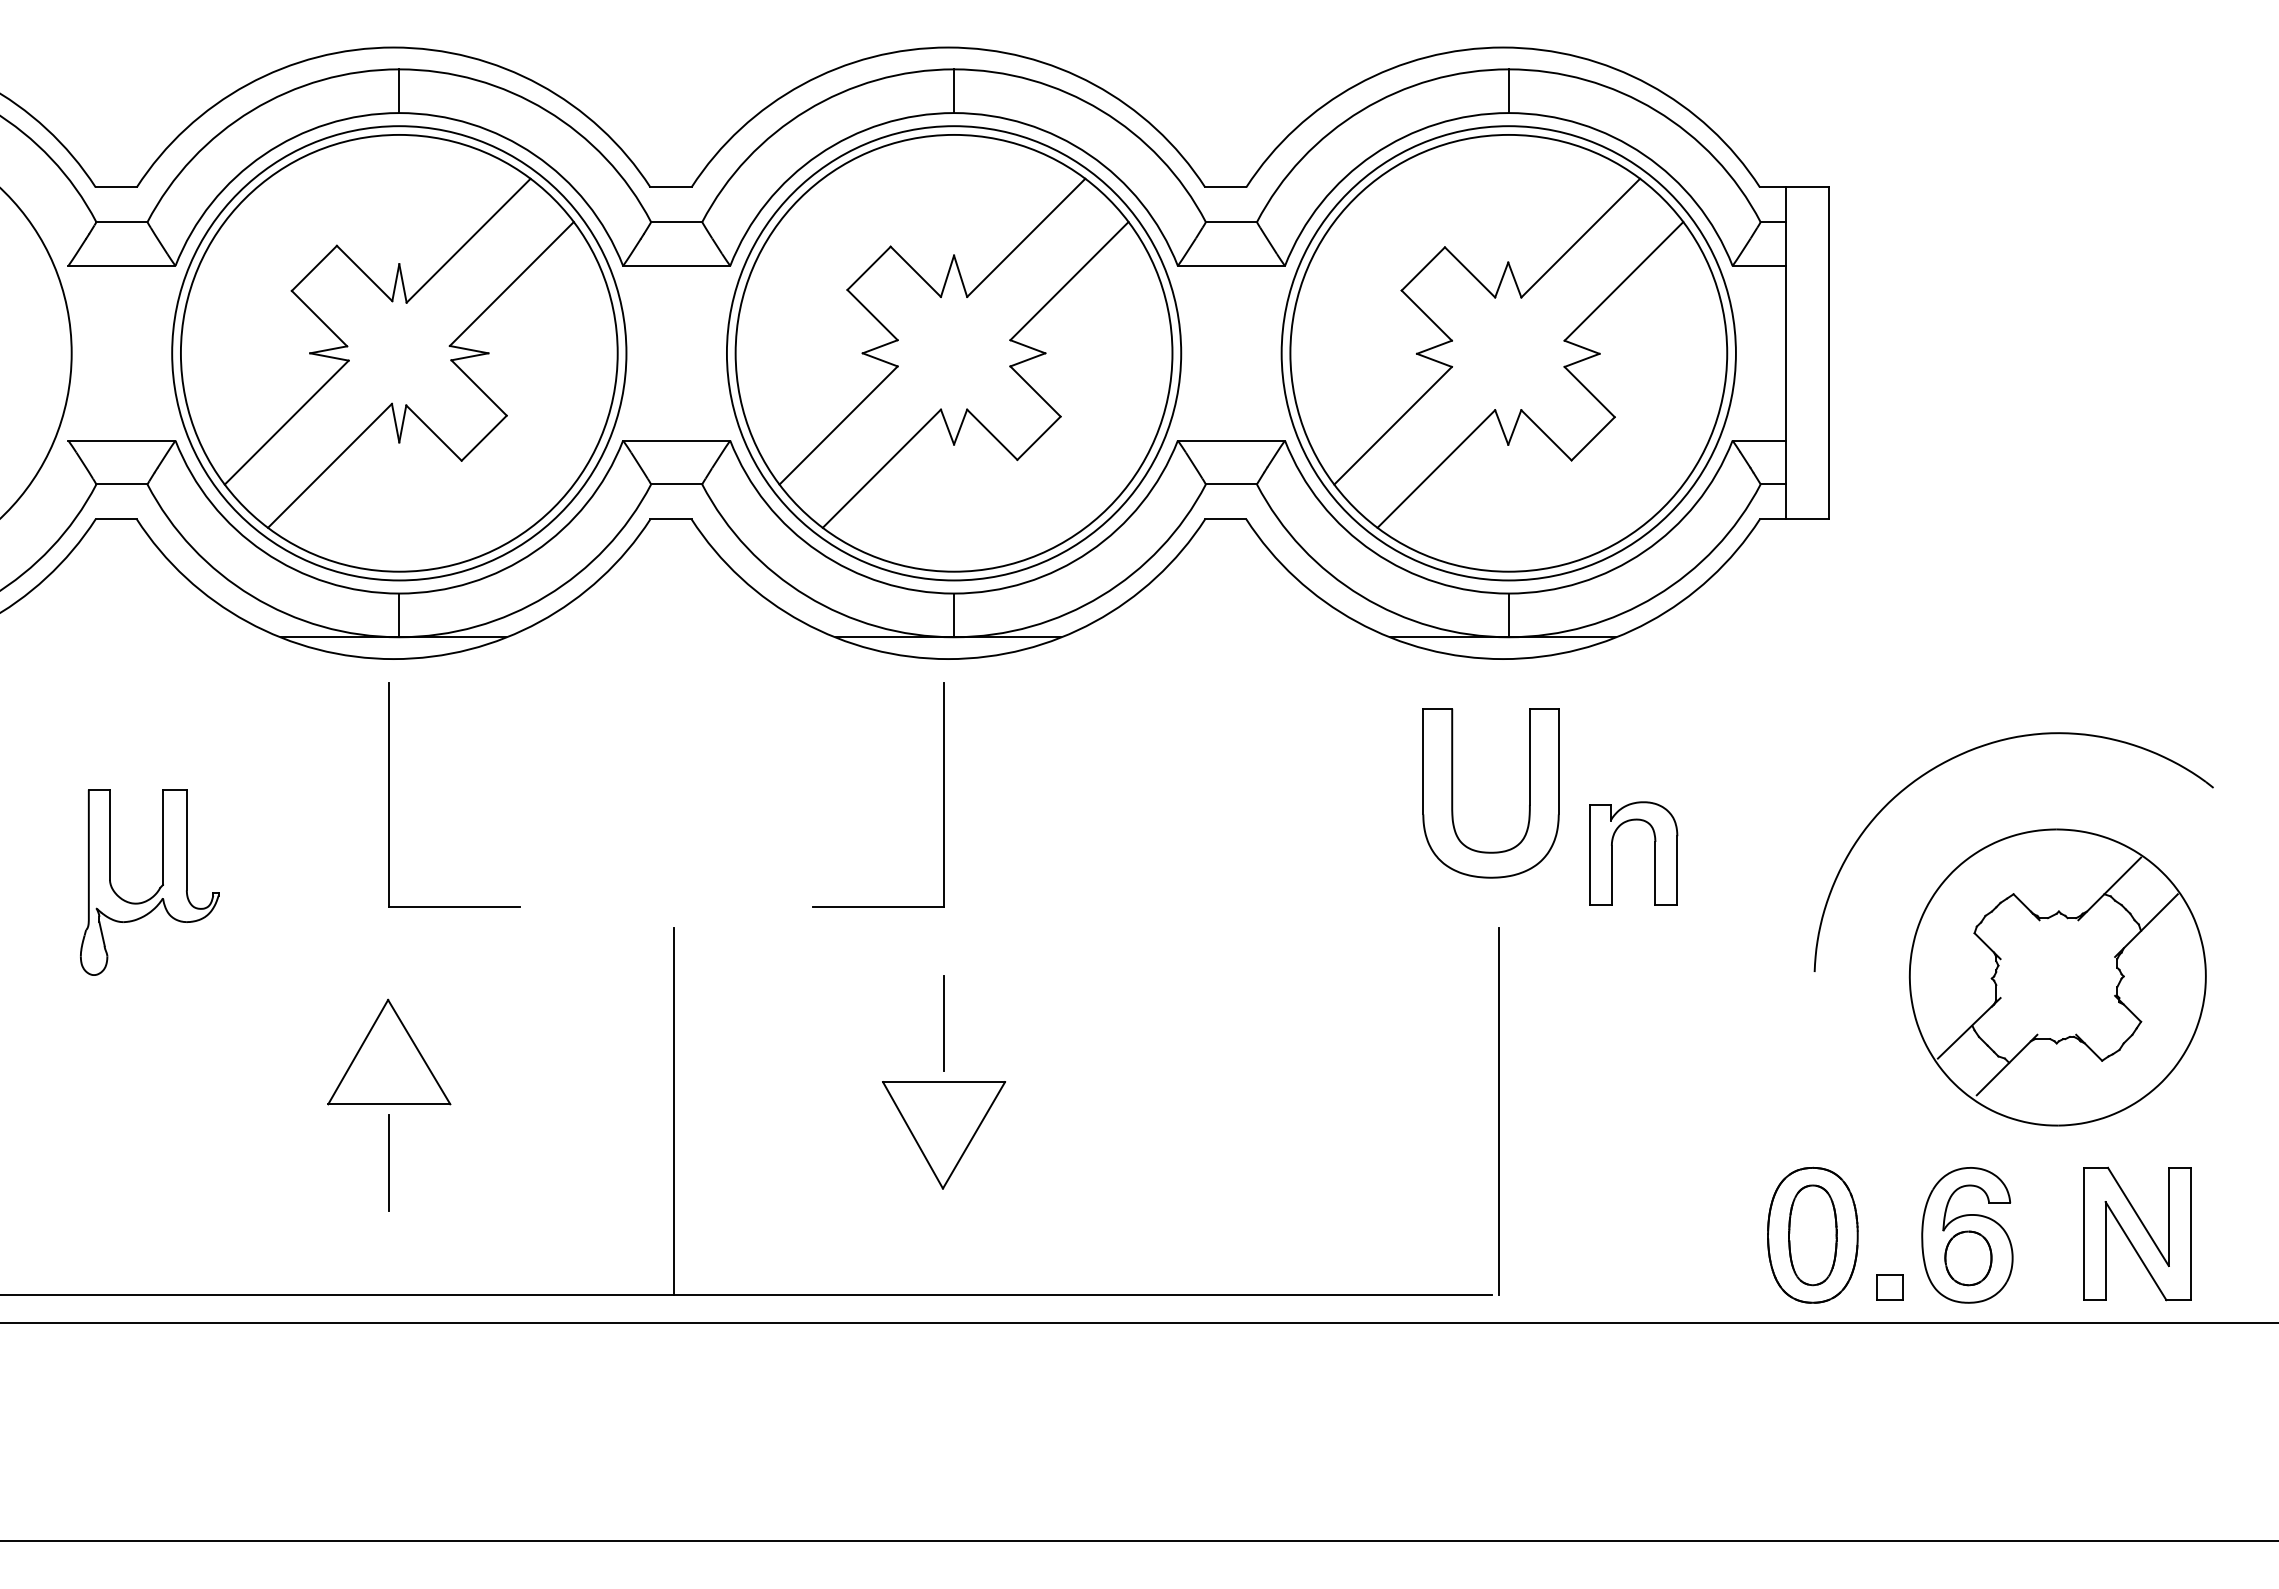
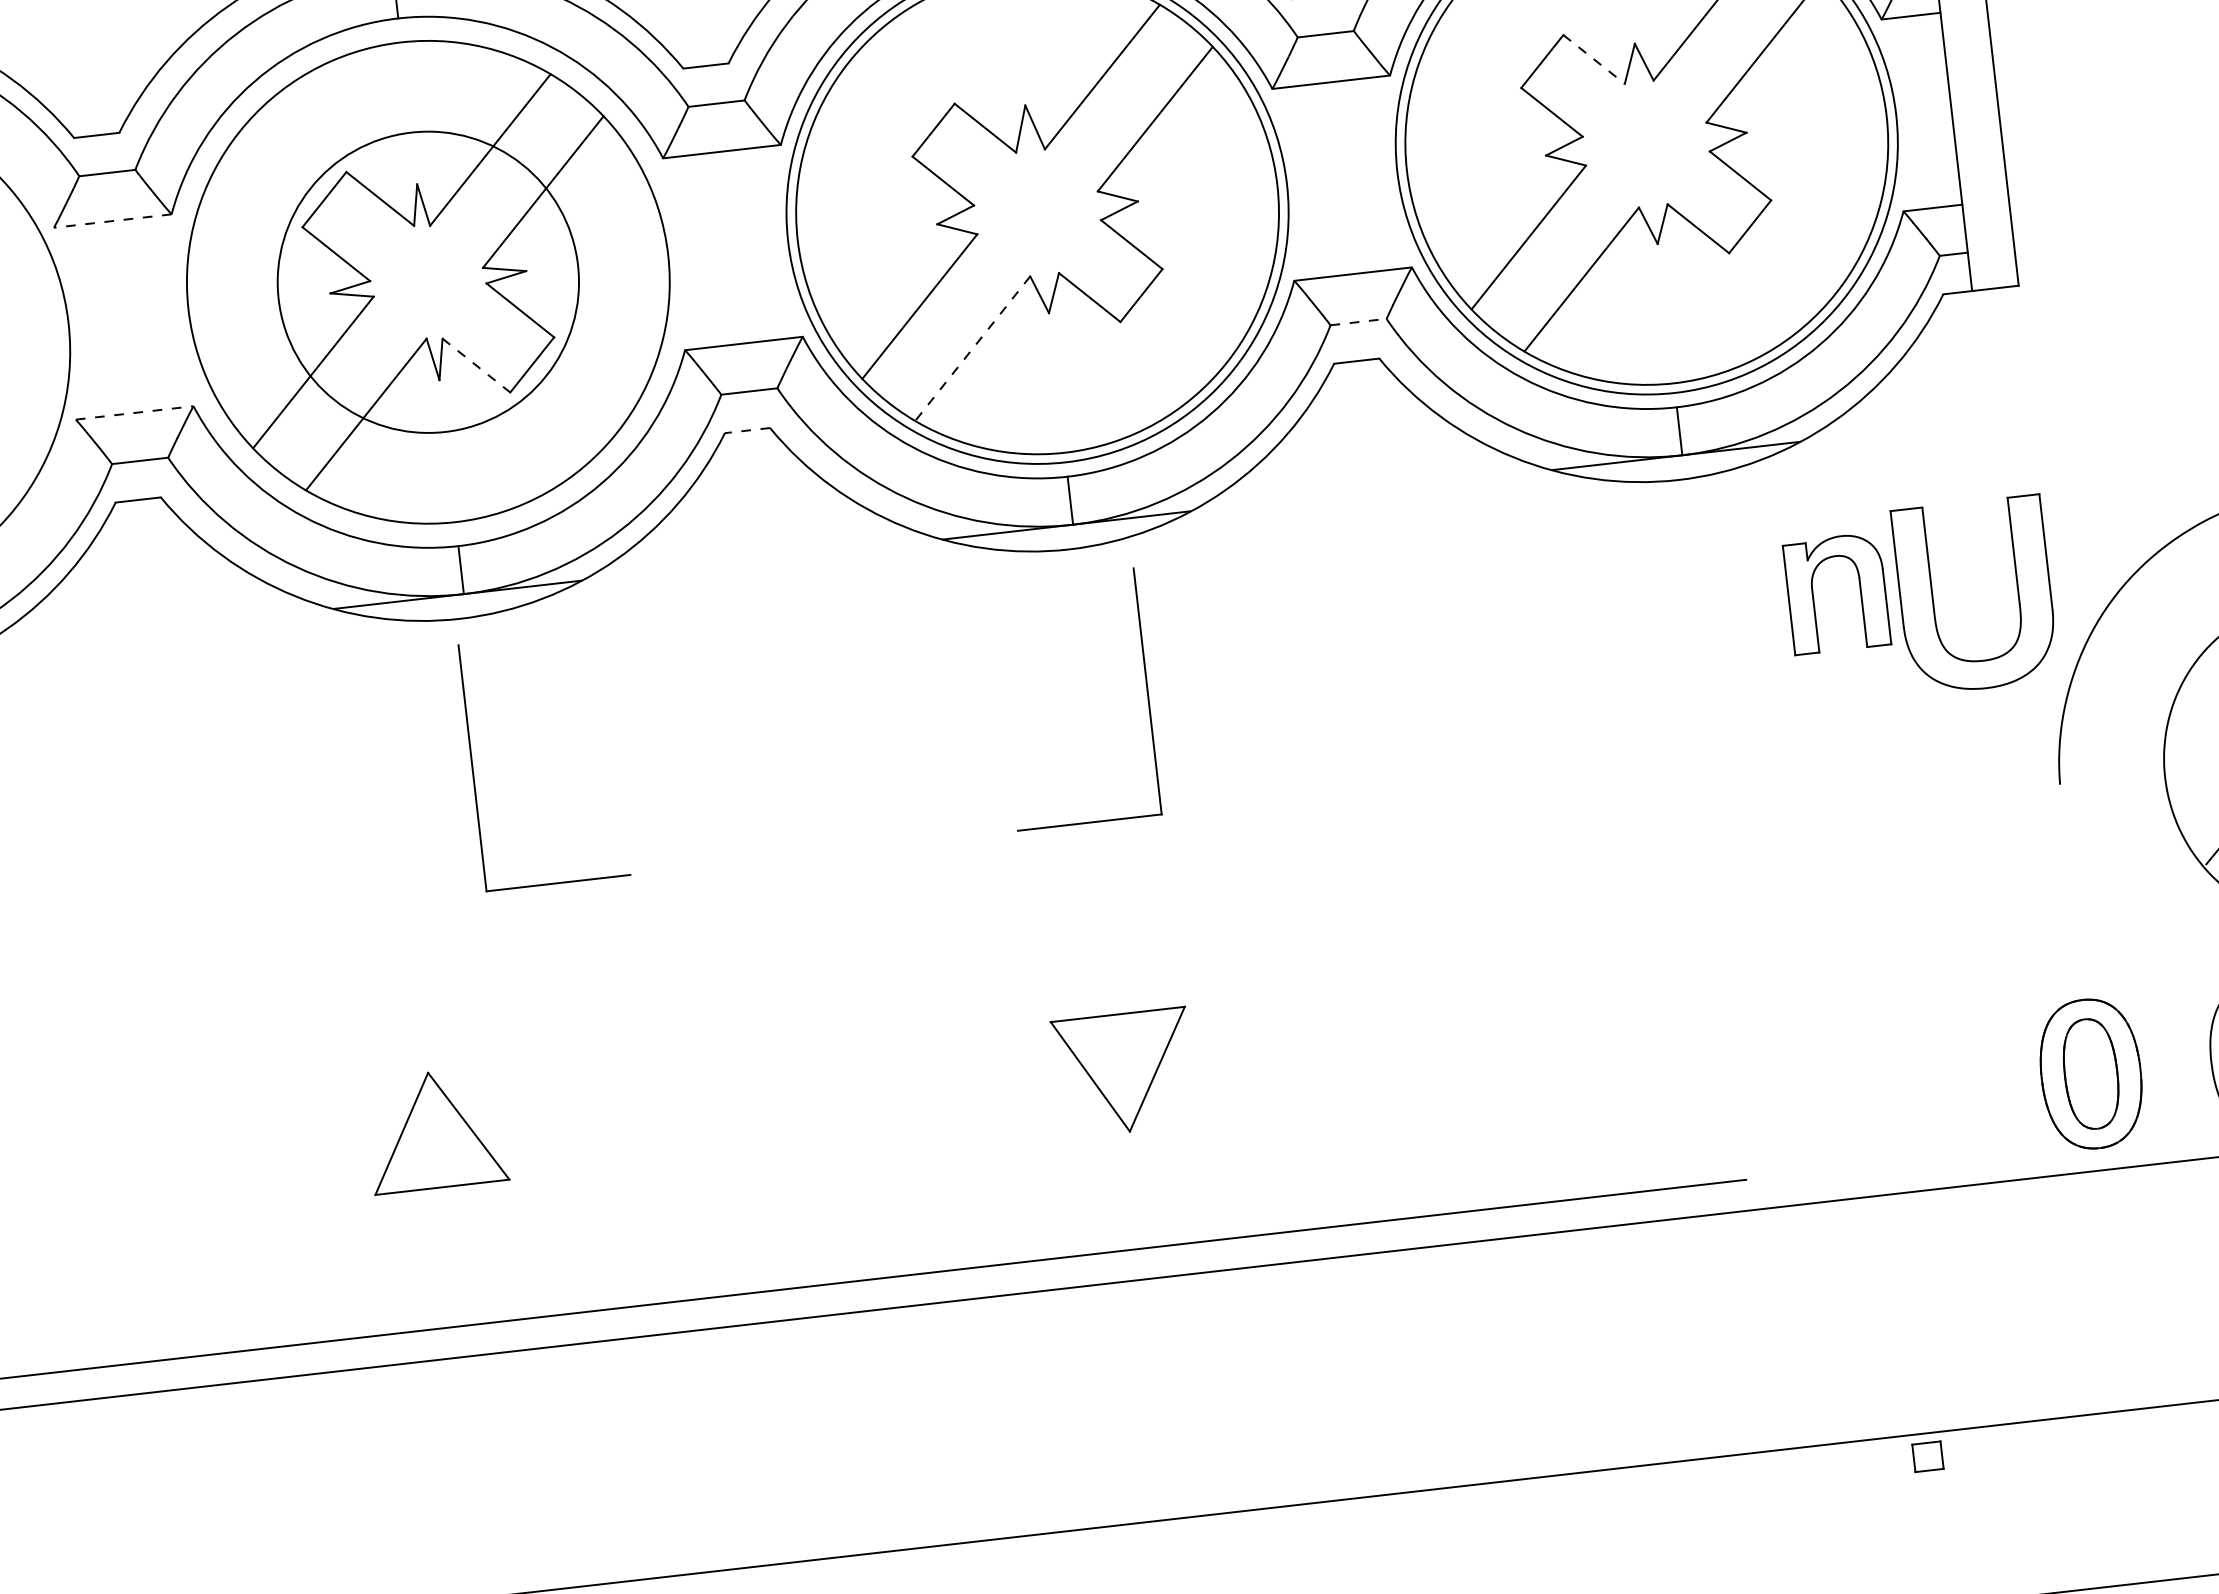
line: (121, 265) -> (112, 220), solid -> dashed
line: (1470, 272) -> (1594, 59), solid -> dashed
circle: (399, 353) -> (428, 282), size x0.6
line: (434, 433) -> (477, 365), solid -> dashed
line: (121, 440) -> (134, 412), solid -> dashed
line: (881, 468) -> (972, 348), solid -> dashed
line: (1231, 484) -> (1358, 322), solid -> dashed
line: (671, 519) -> (748, 430), solid -> dashed
part: (1453, 793) -> (1934, 600), moved
part: (943, 794) -> (1147, 691), moved
part: (1612, 853) -> (1813, 596), moved
part: (158, 888) -> (230, 900), removed
line: (944, 1023) -> (1110, 950), removed
part: (389, 1051) -> (436, 1129), moved
line: (674, 1111) -> (825, 1080), removed
line: (1498, 1111) -> (1730, 977), removed
line: (389, 1162) -> (518, 1172), removed
part: (1889, 1287) -> (1927, 1456), moved

